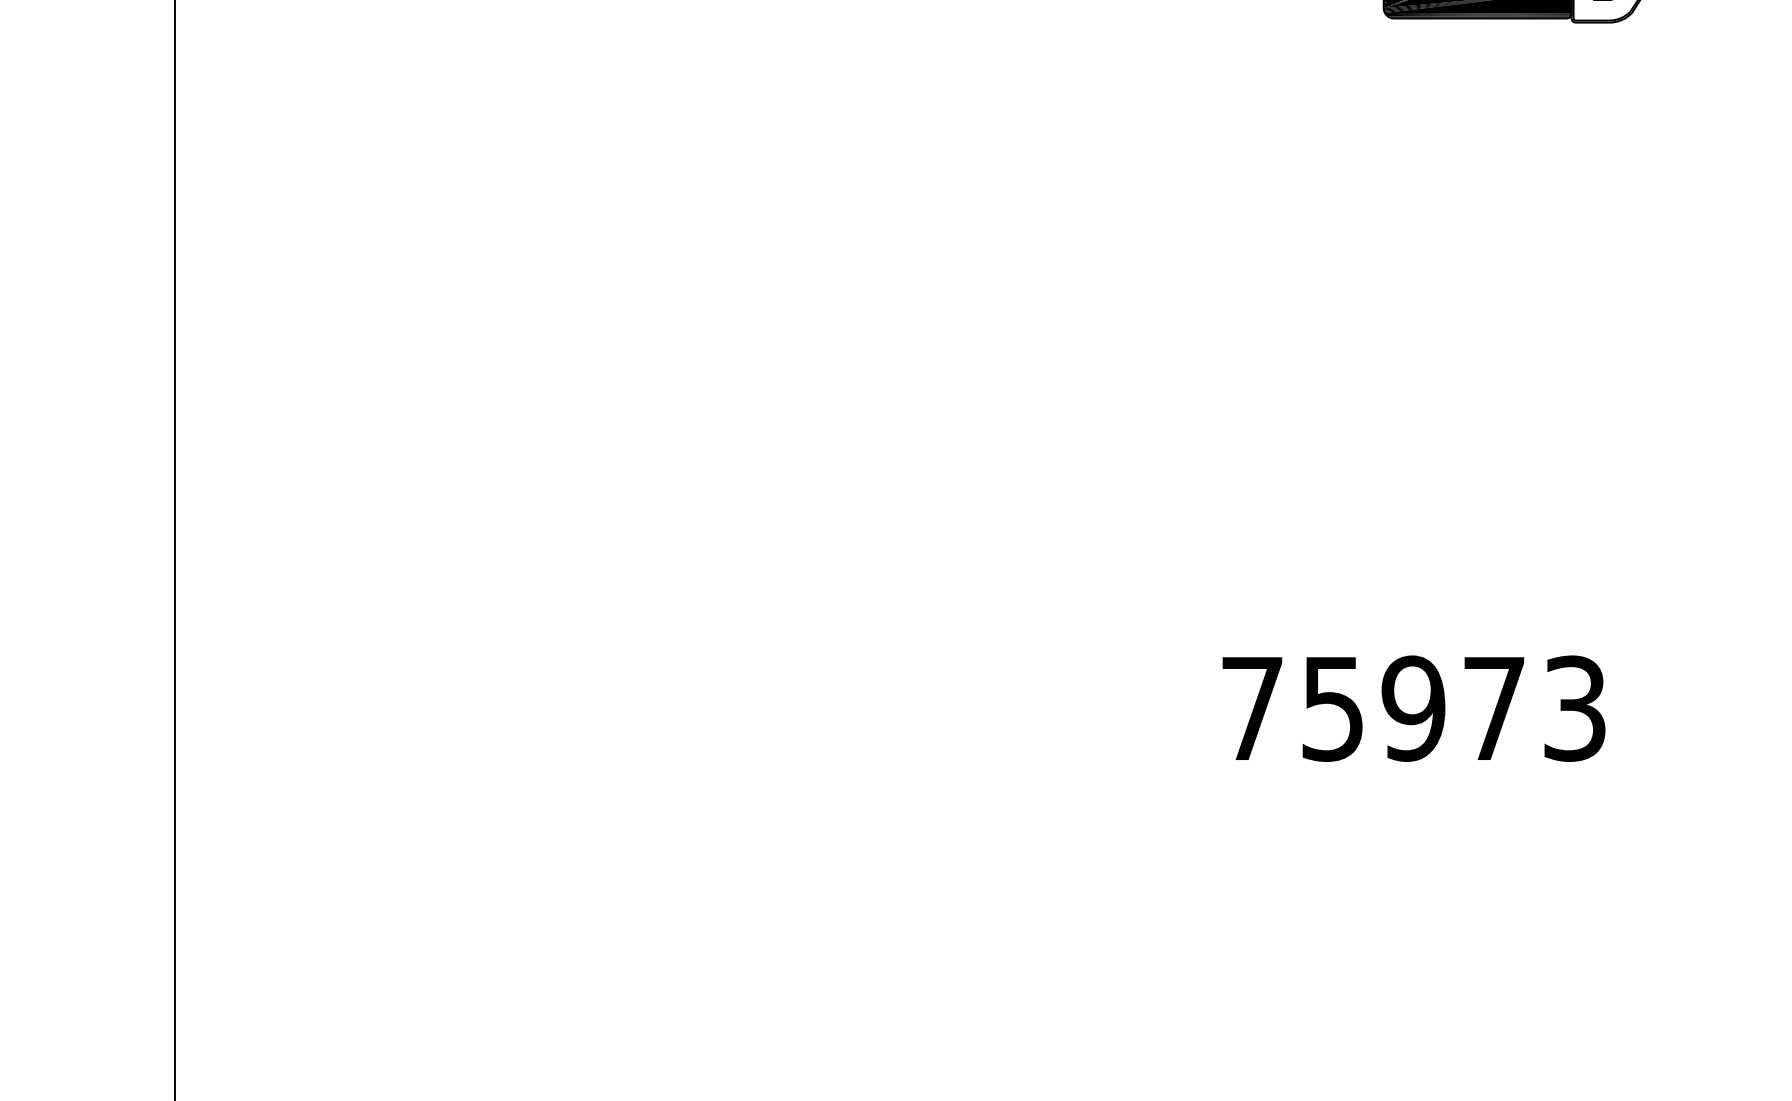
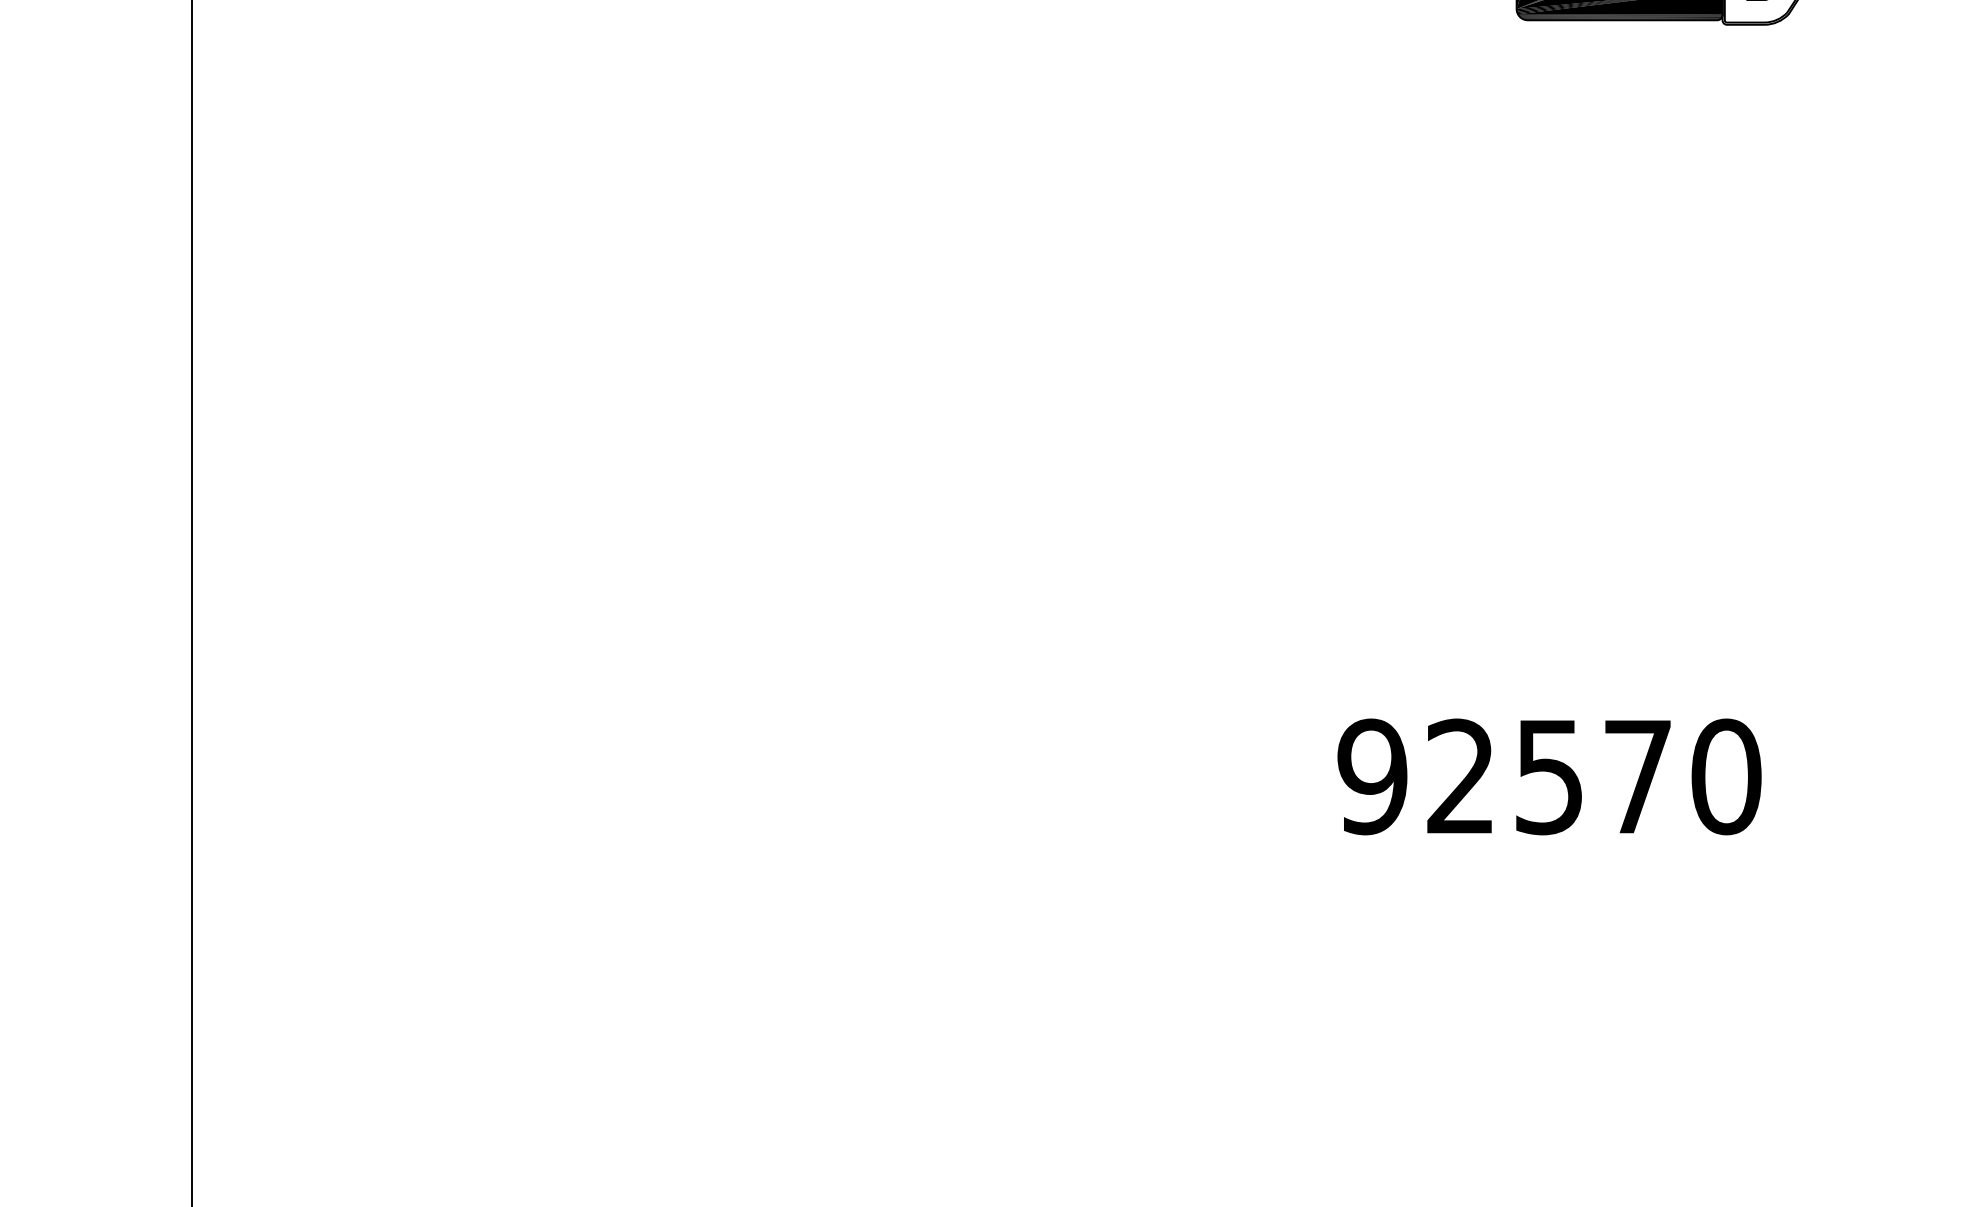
text: (1413, 708) -> (1549, 776), 75973 -> 92570

